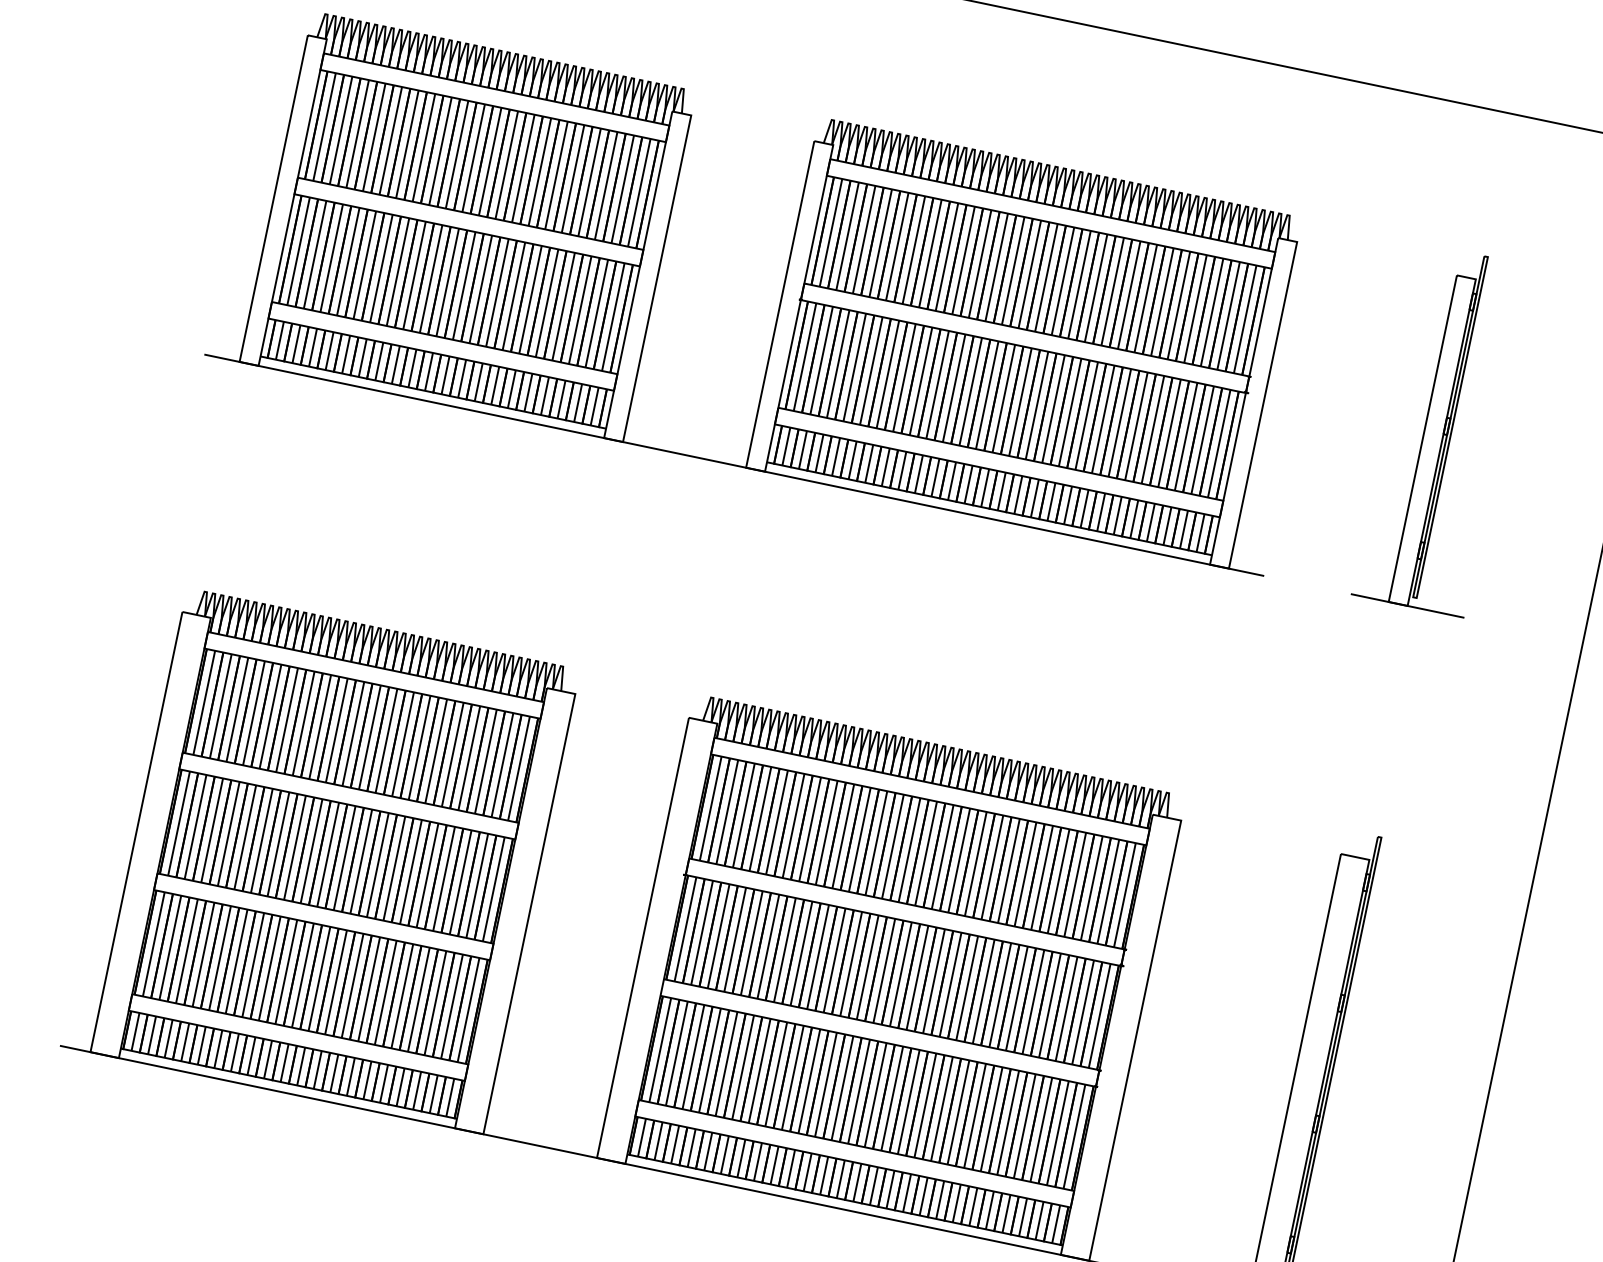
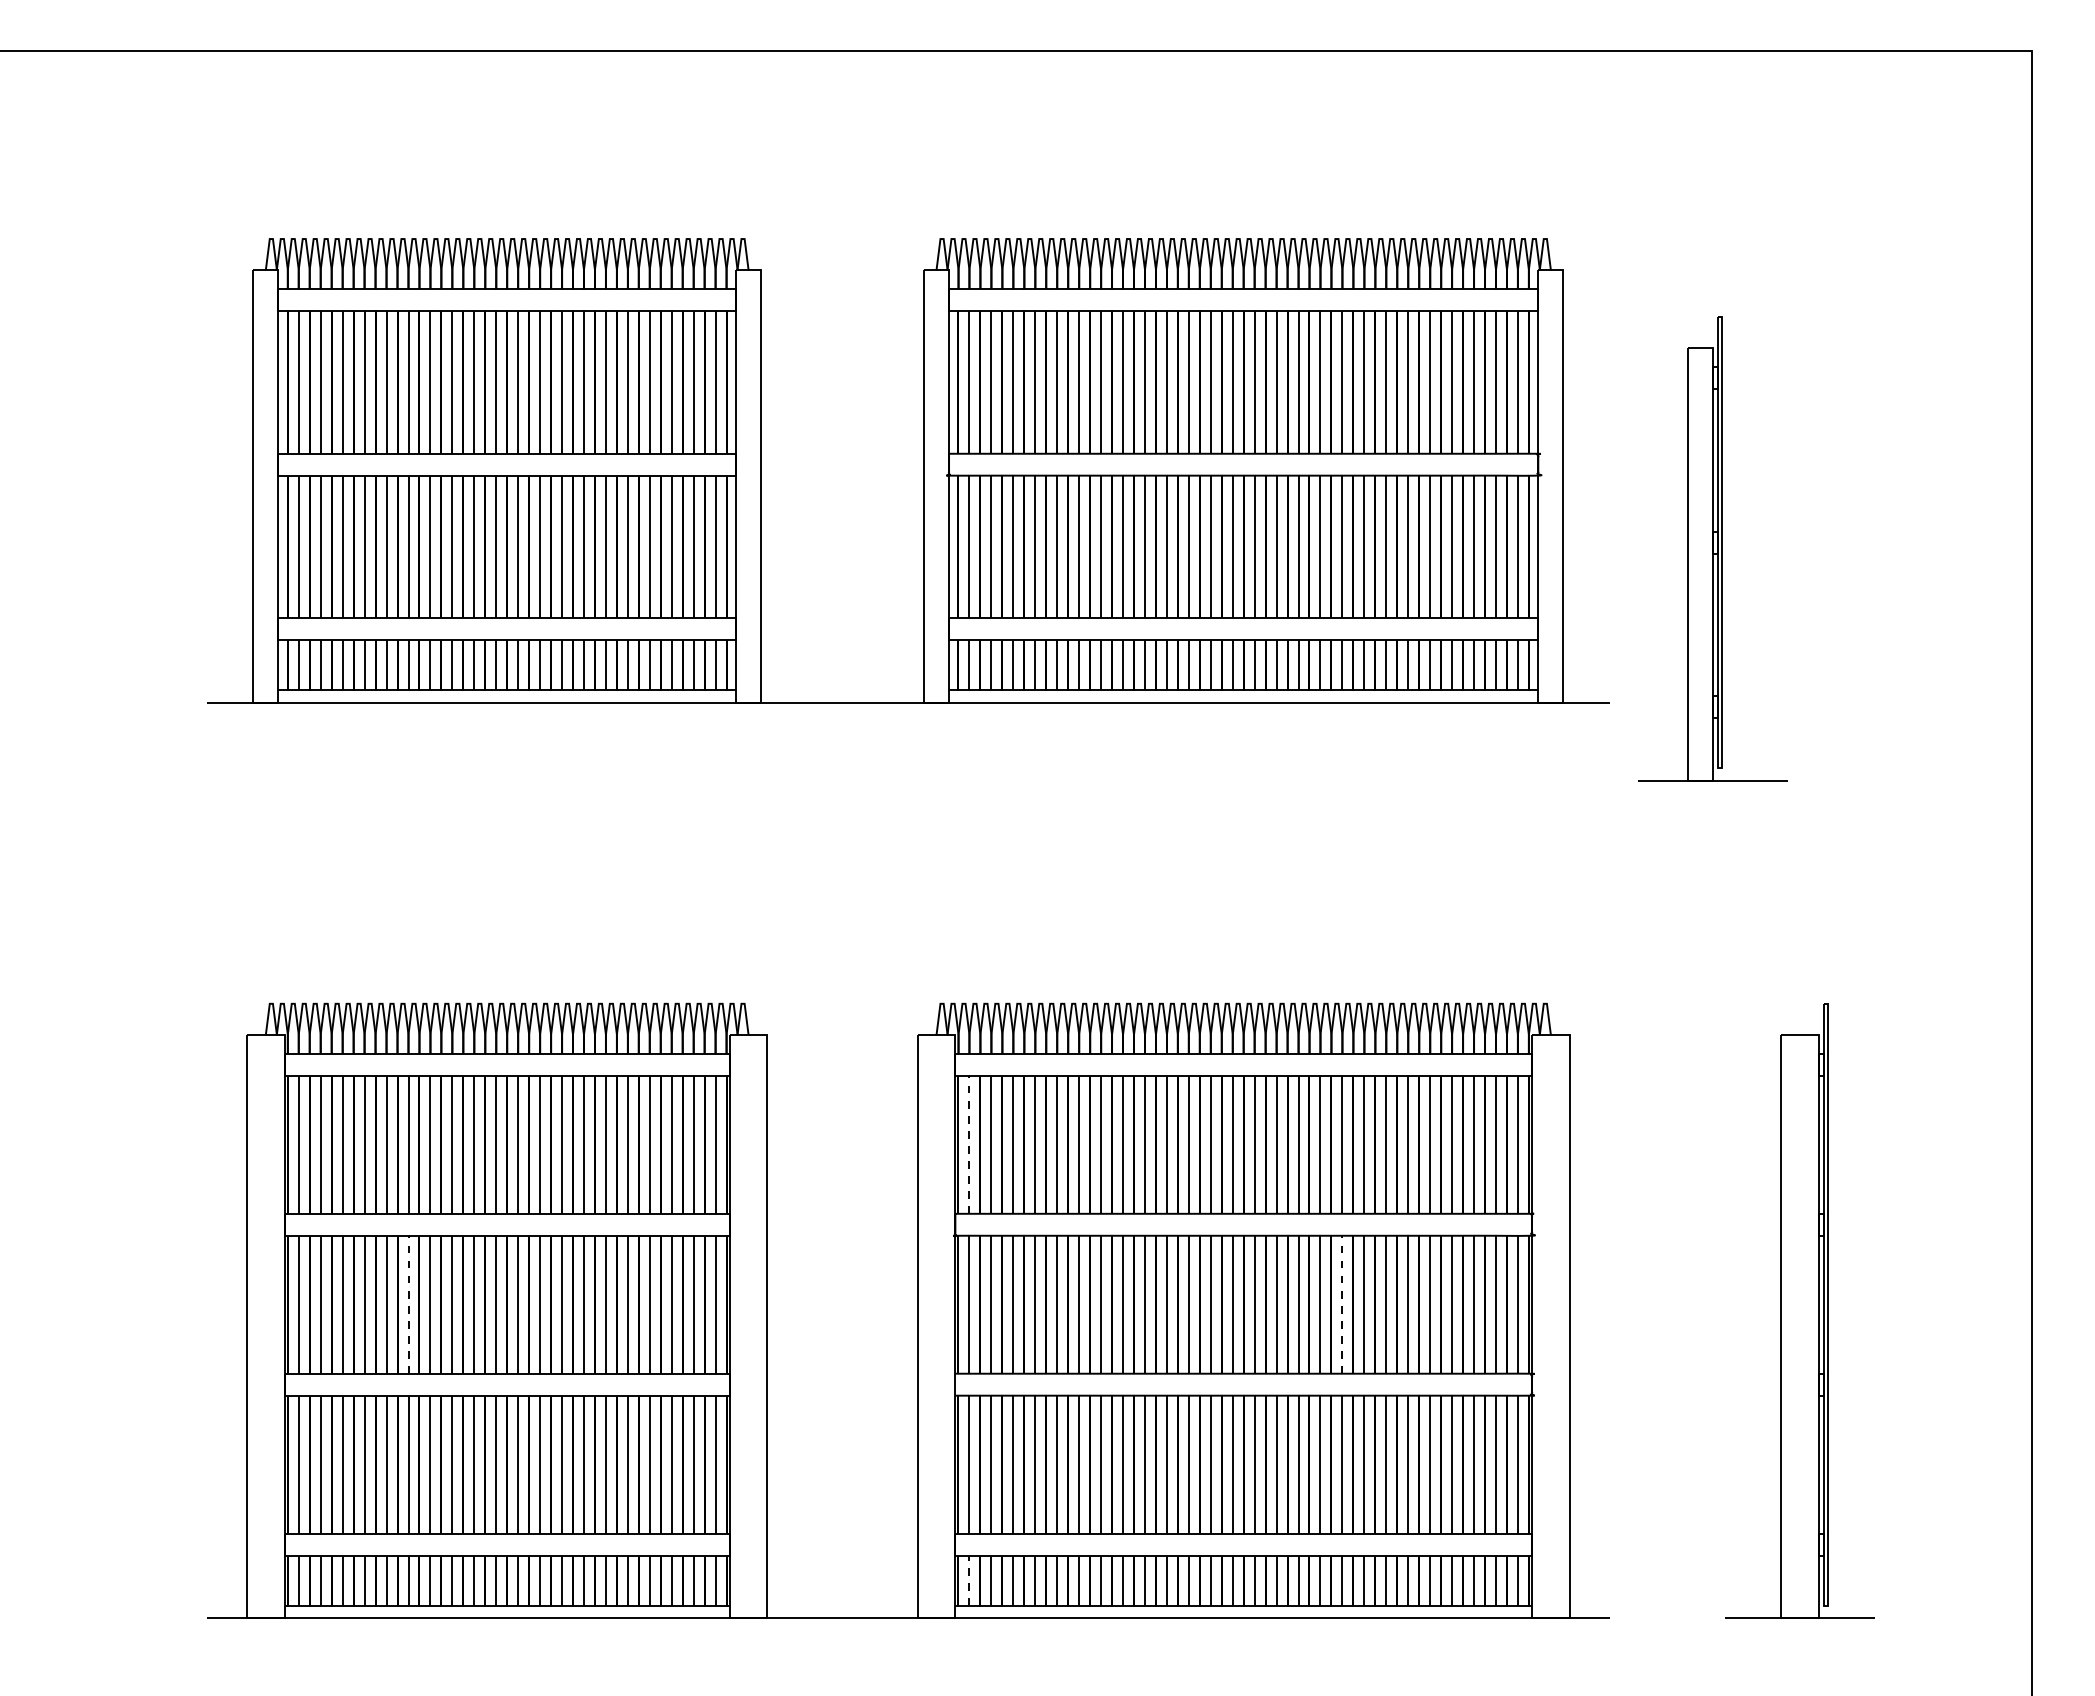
part: (1443, 430) -> (1712, 548), moved
line: (710, 808) -> (969, 1144), solid -> dashed
line: (261, 840) -> (408, 1304), solid -> dashed
line: (967, 988) -> (1342, 1304), solid -> dashed
line: (642, 1137) -> (969, 1580), solid -> dashed

